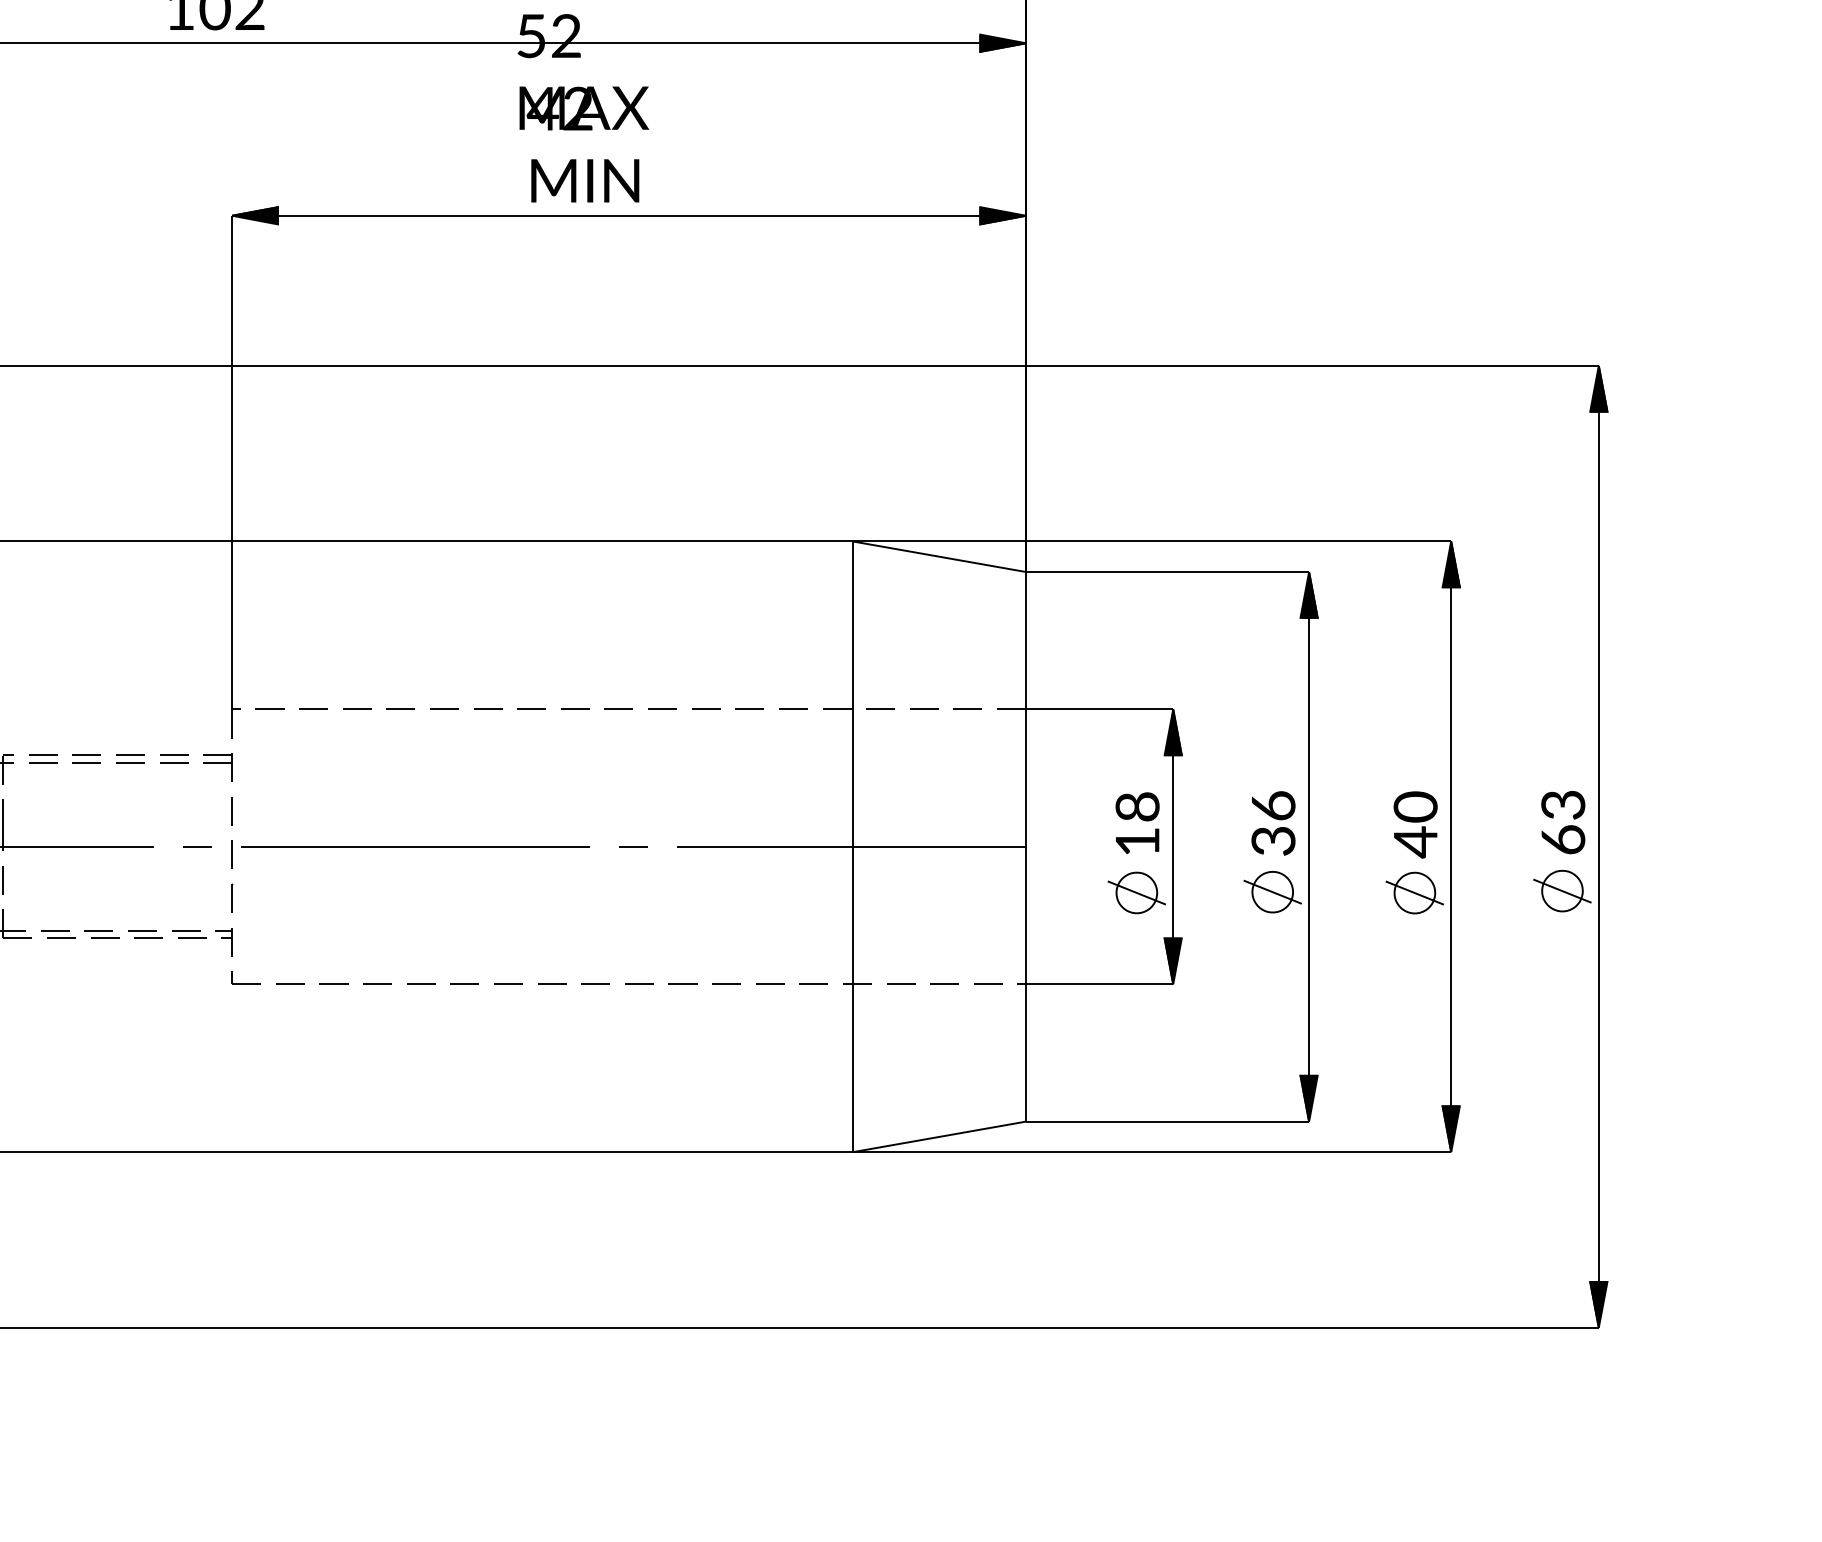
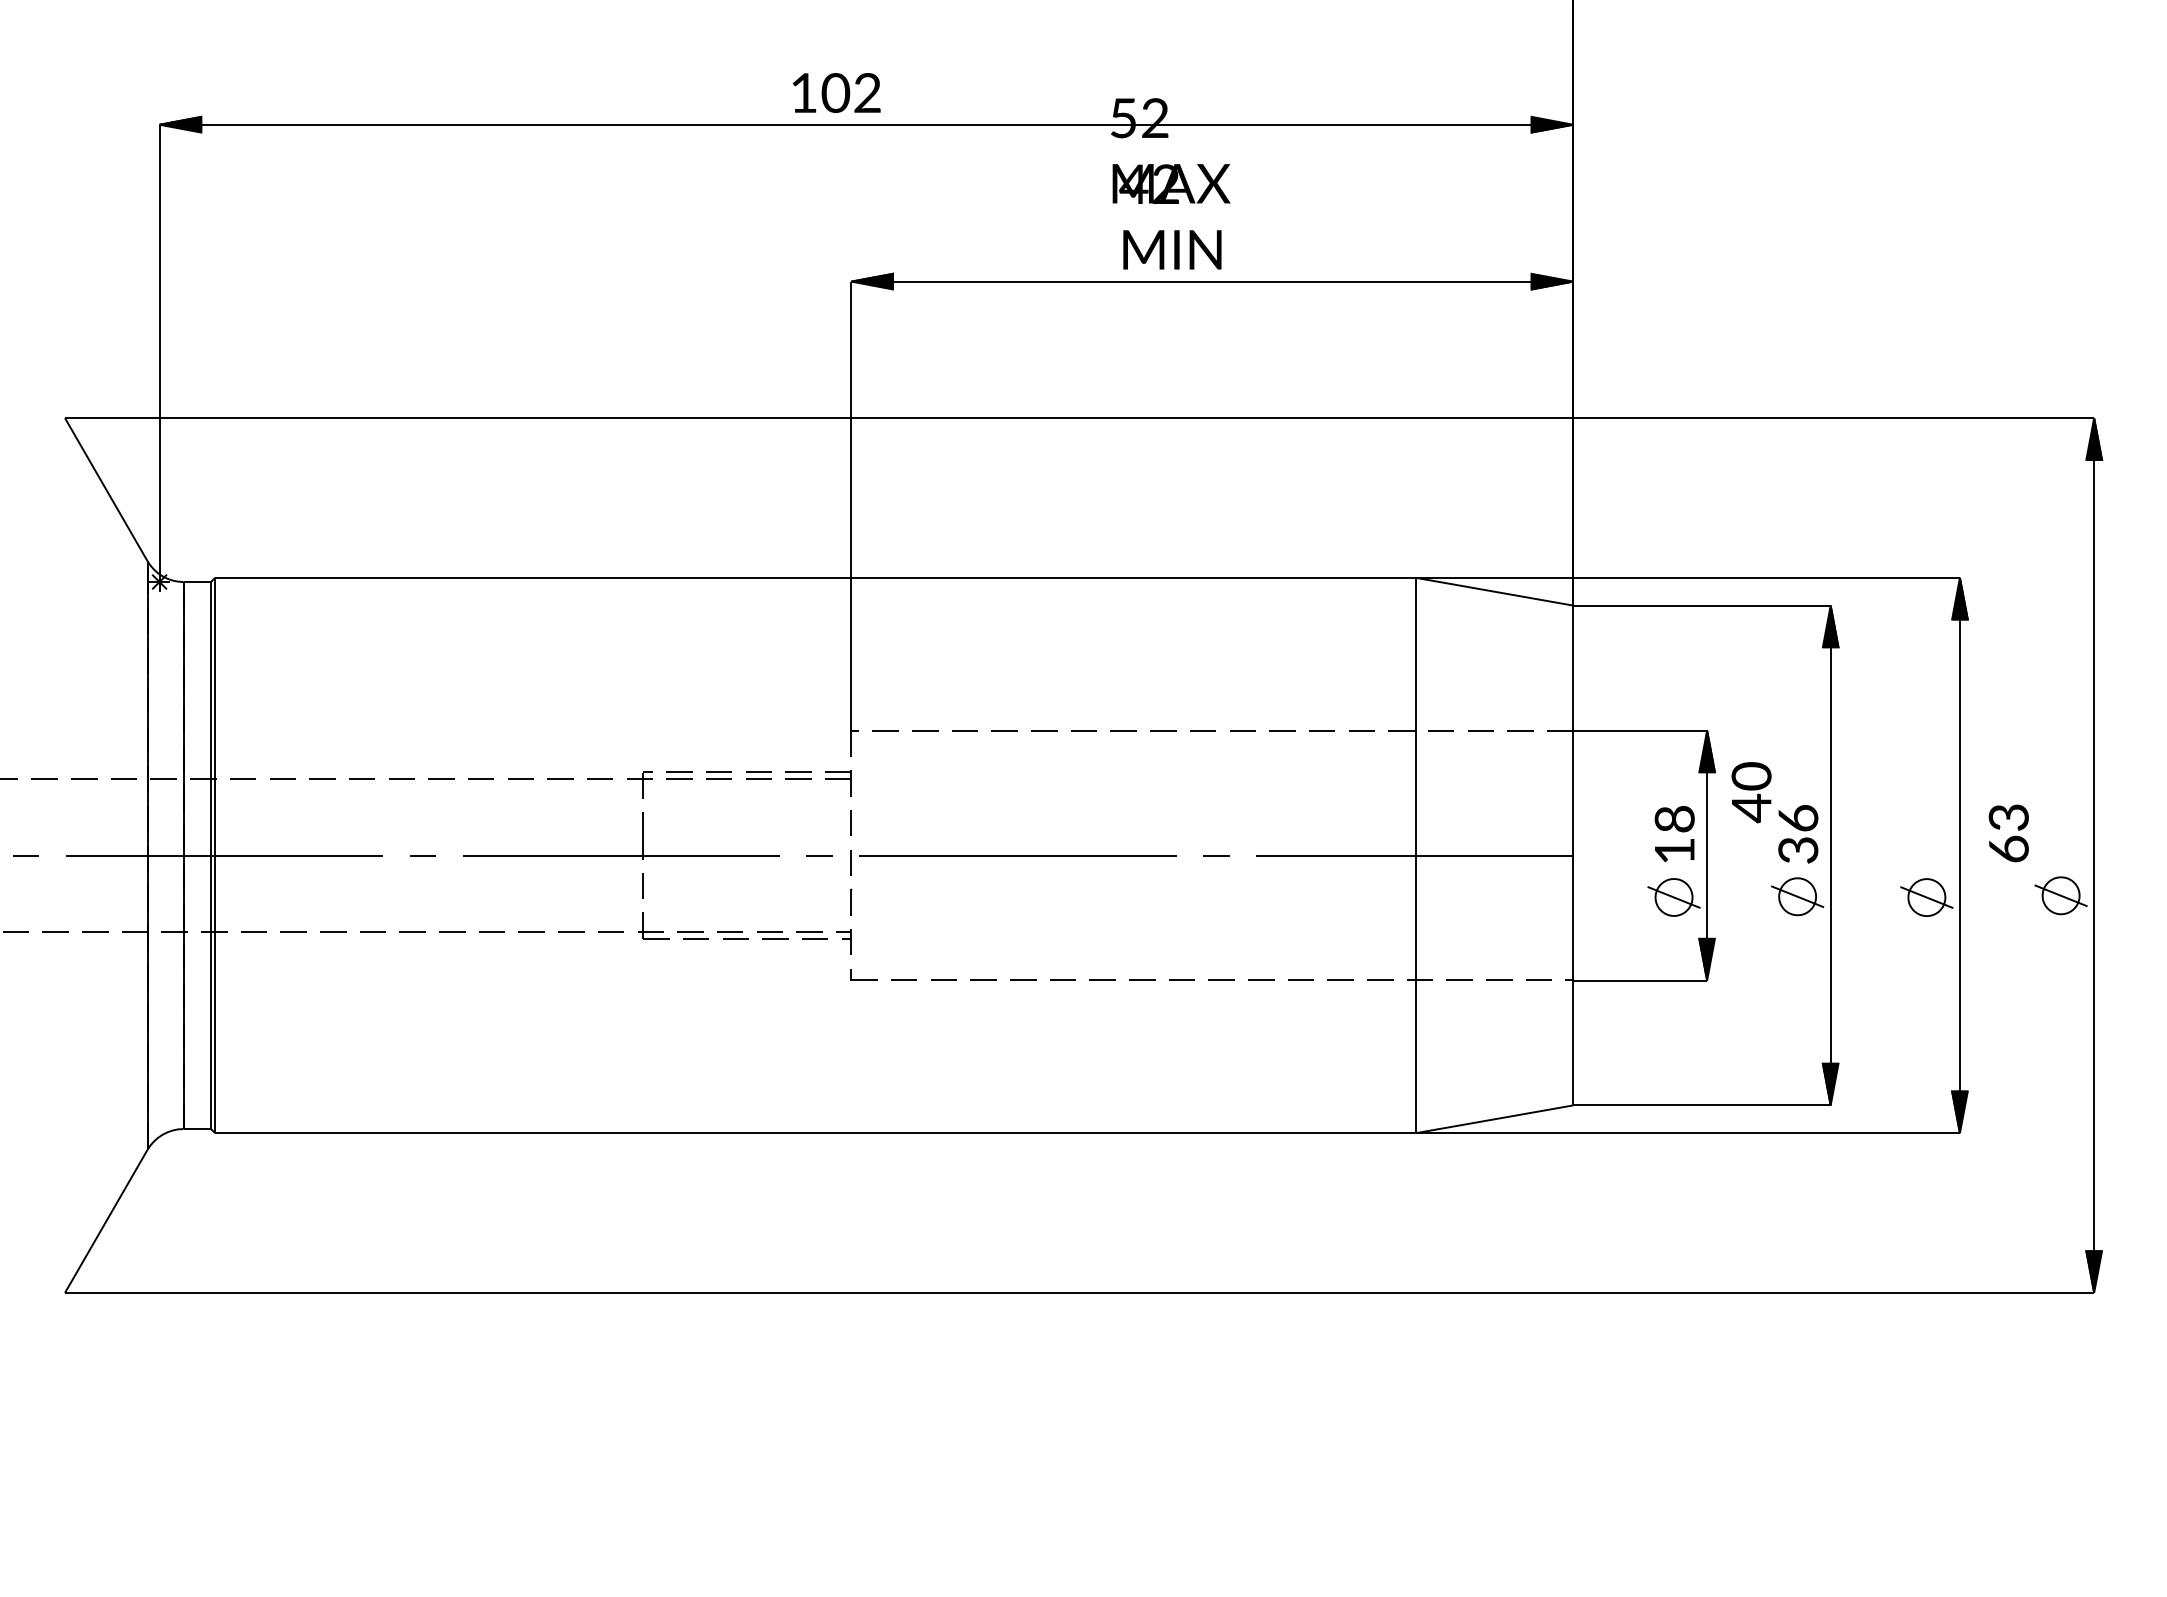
text: (1562, 822) -> (2008, 833), moved
text: (1415, 824) -> (1751, 792), moved

